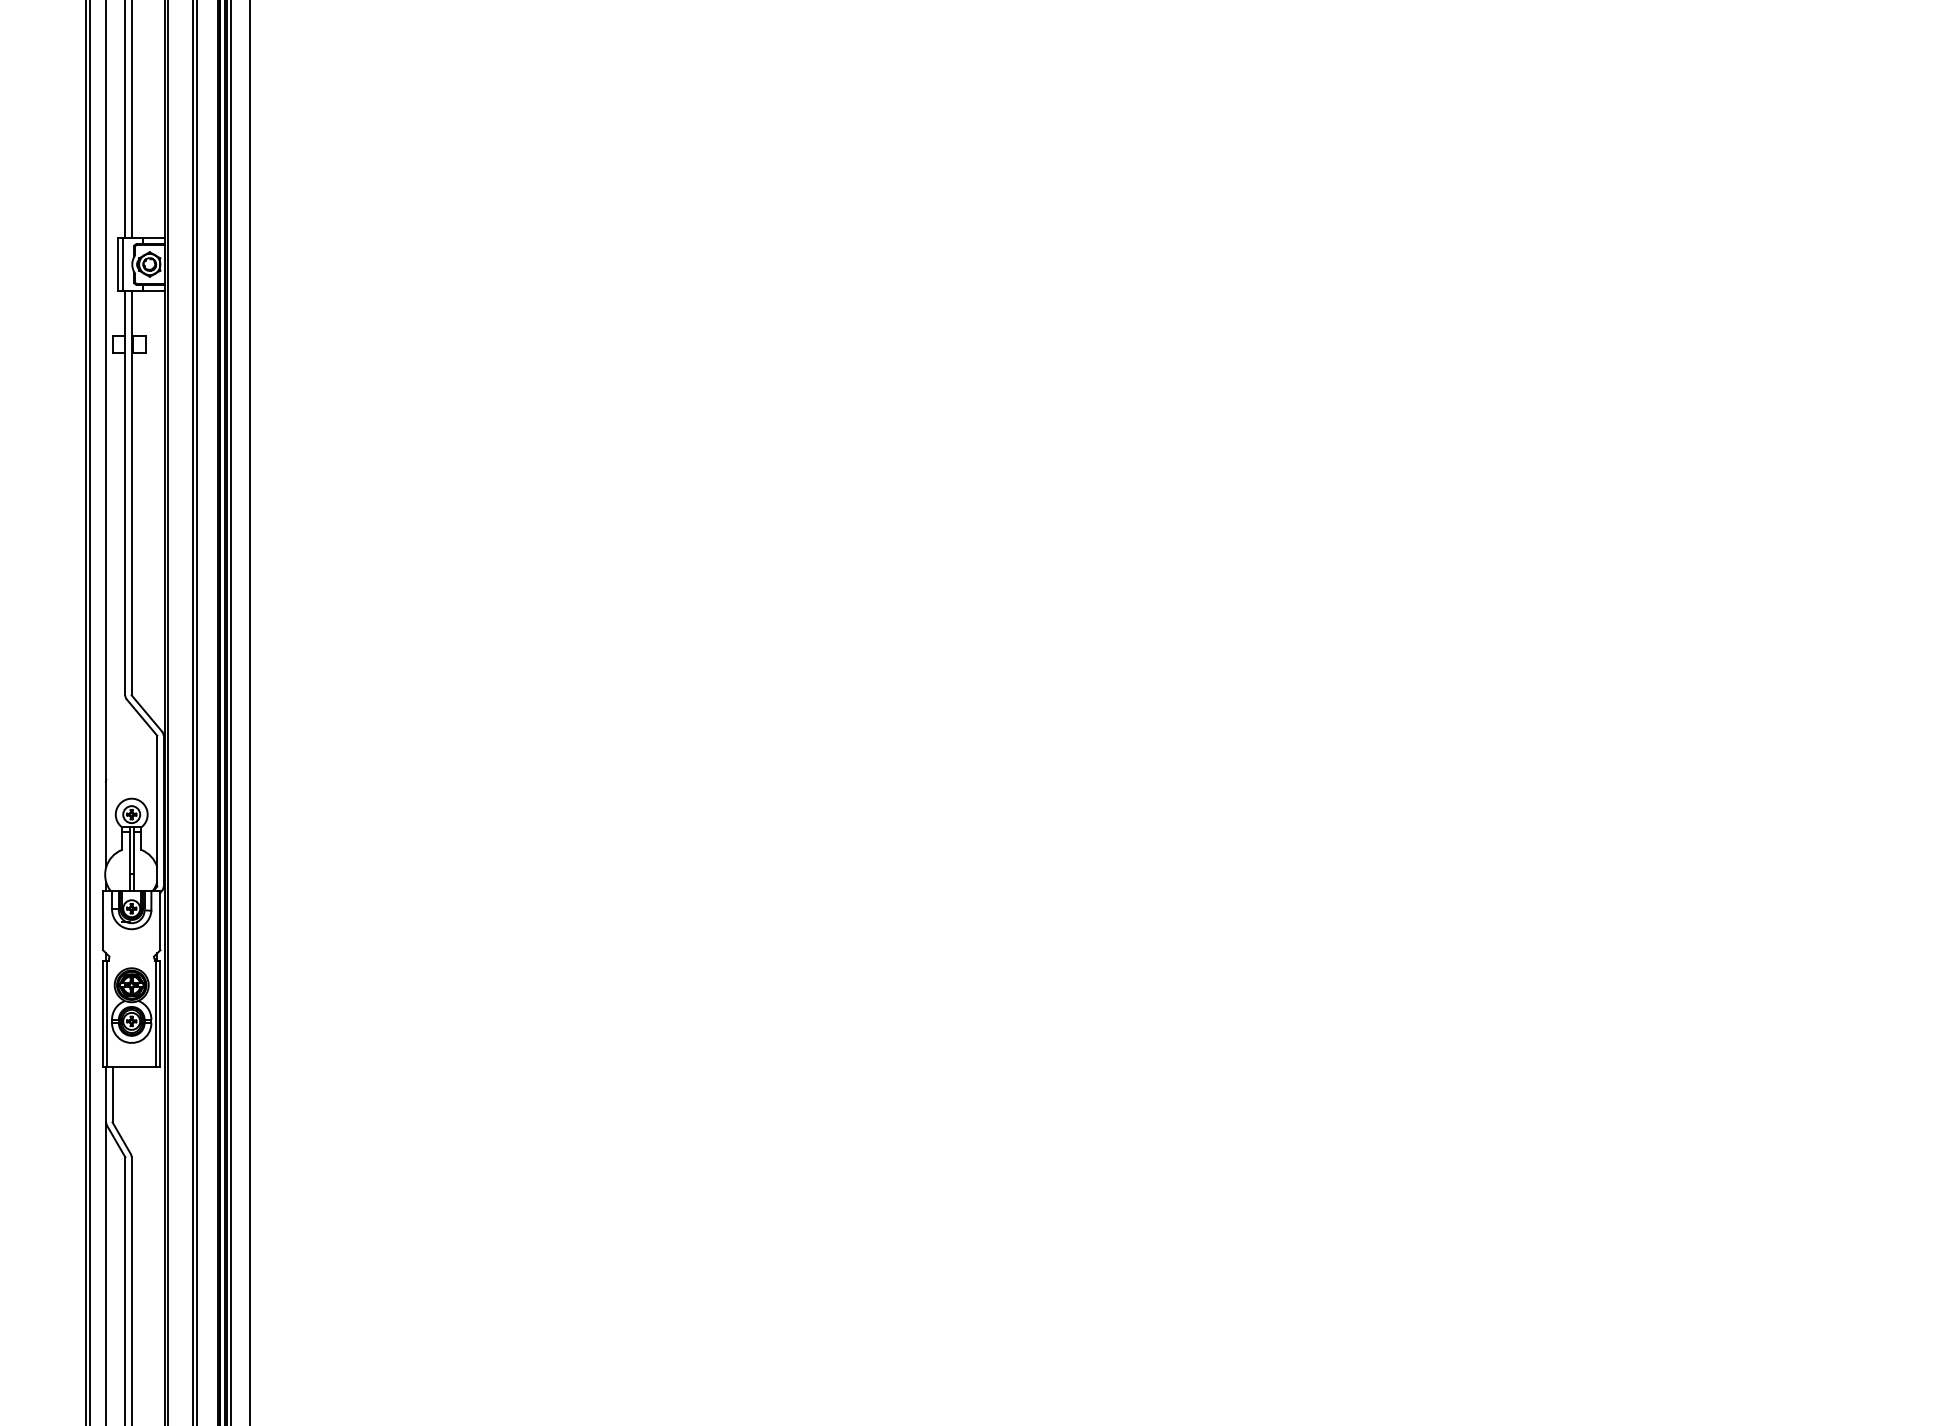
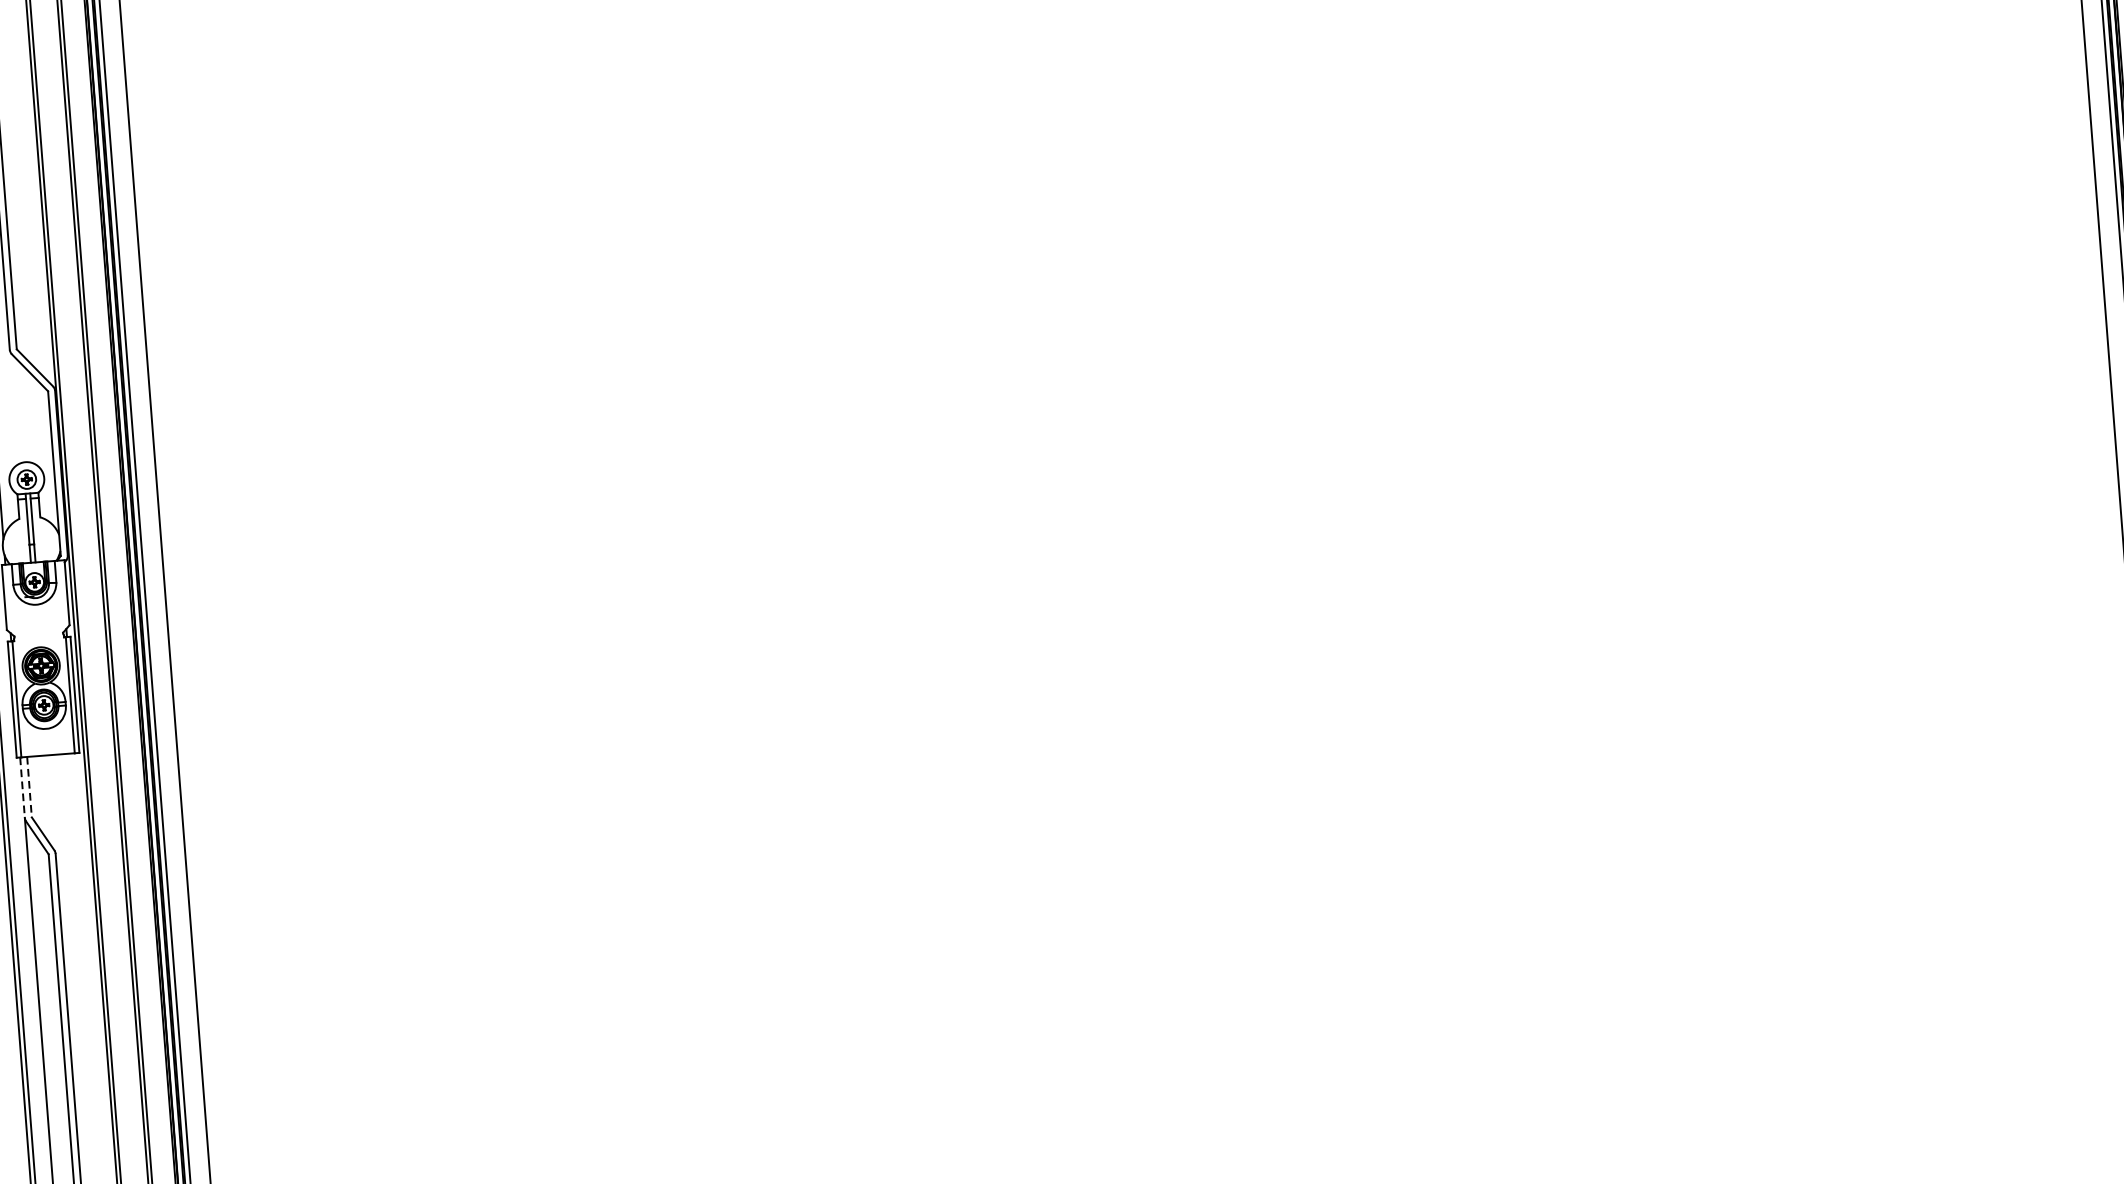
line: (106, 1094) -> (22, 787), solid -> dashed
line: (112, 1094) -> (29, 786), solid -> dashed

